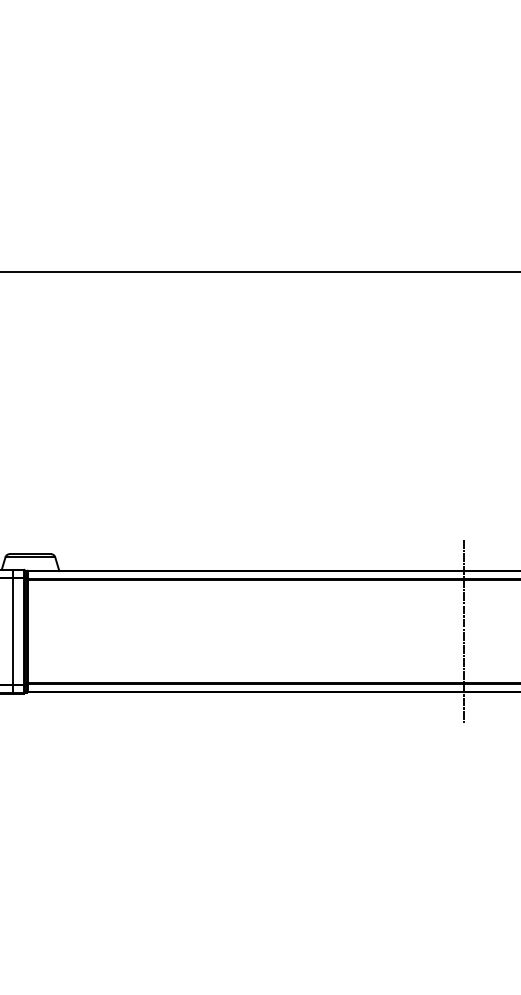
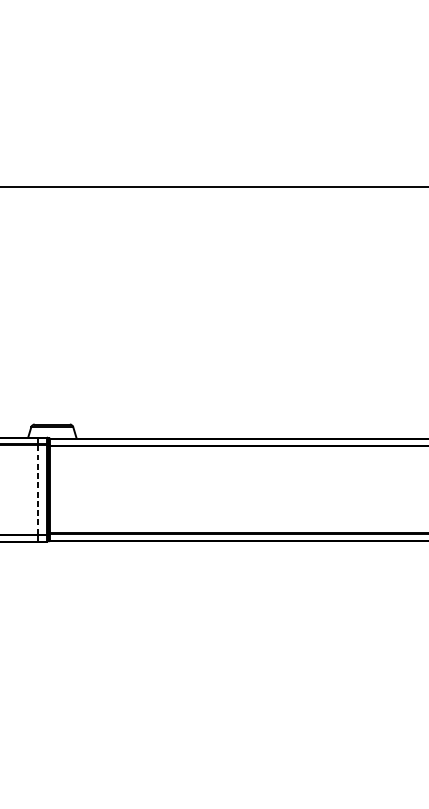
line: (13, 631) -> (38, 489), solid -> dashed
line: (463, 631) -> (417, 489), removed

